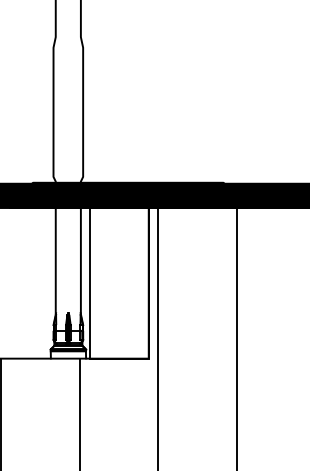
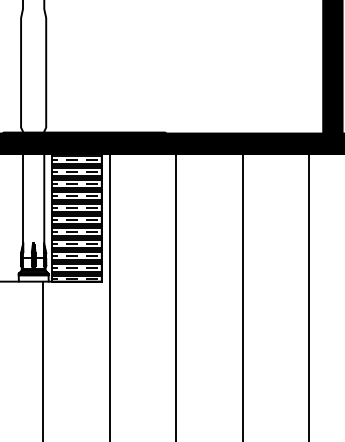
hatch: (118, 282) -> (76, 217), added

